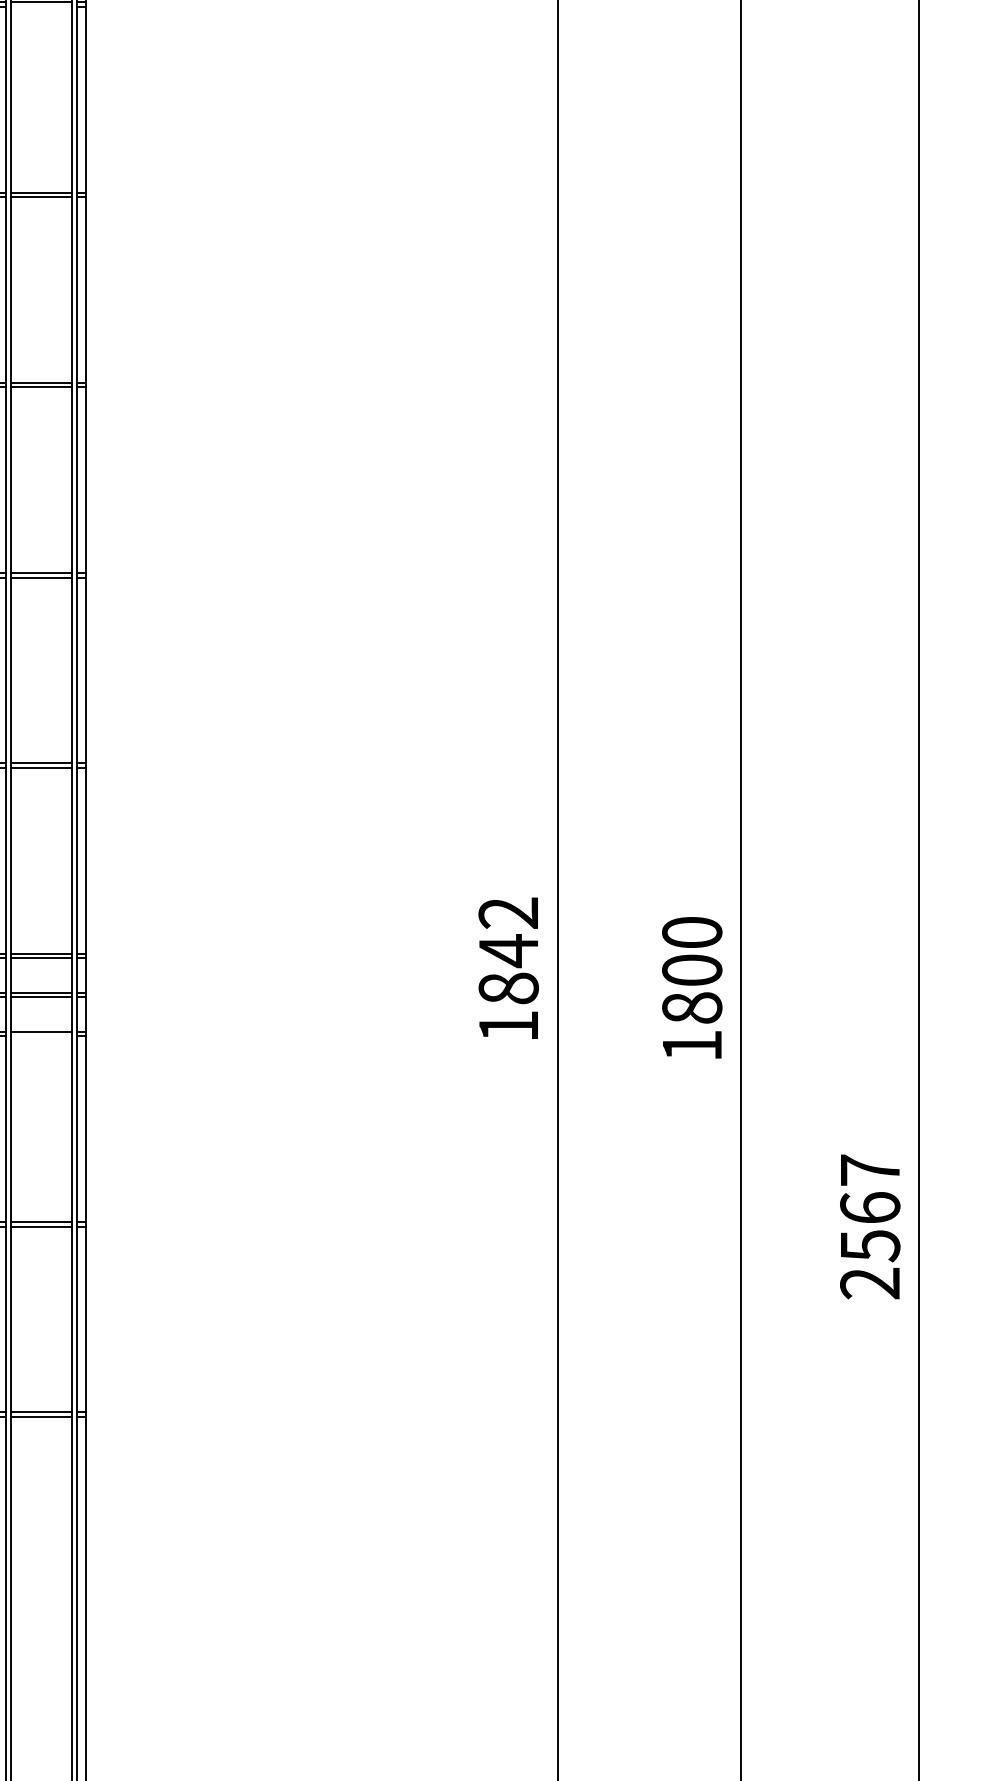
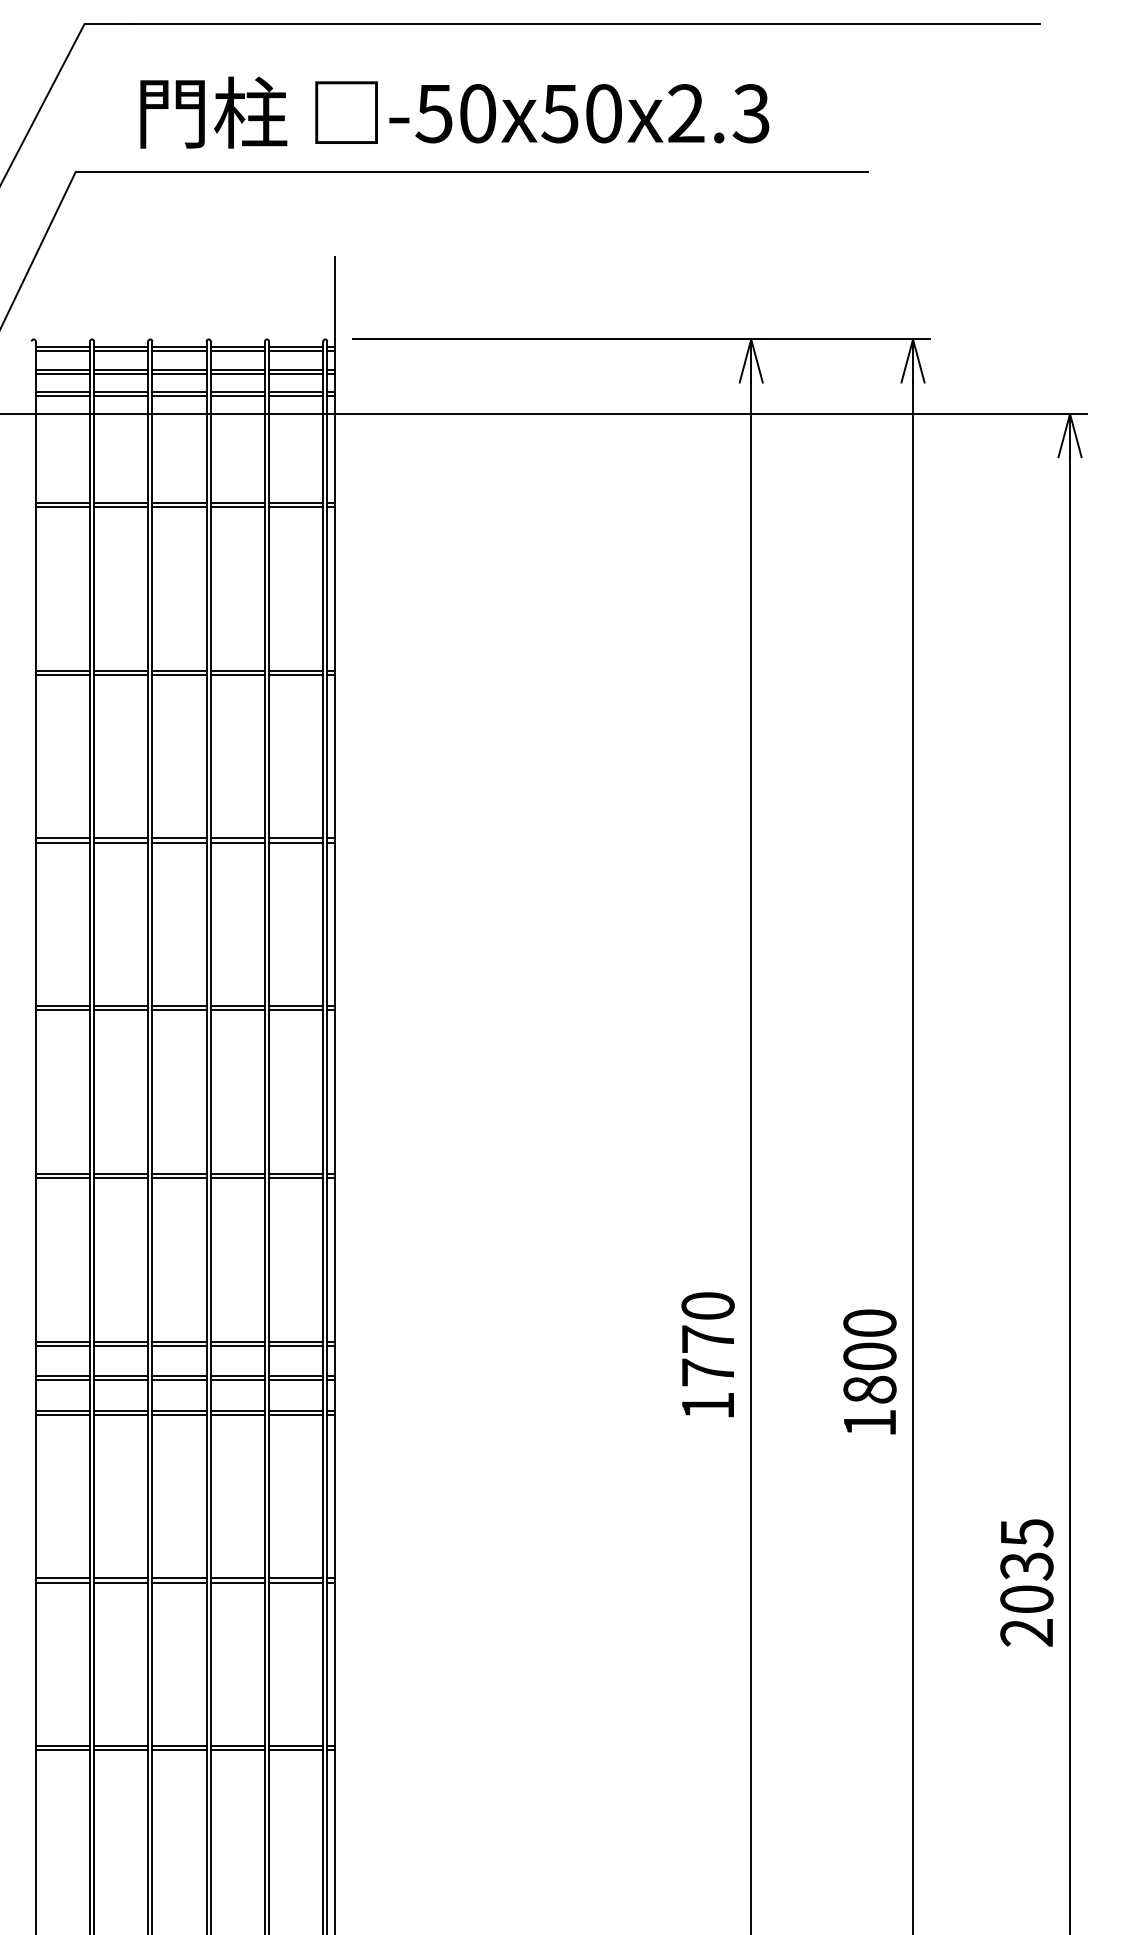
line: (41, 6) -> (296, 506), added
text: (508, 951) -> (707, 1339), 1842 -> 1770
line: (41, 1036) -> (296, 1414), added
text: (869, 1208) -> (1026, 1566), 2567 -> 2035

